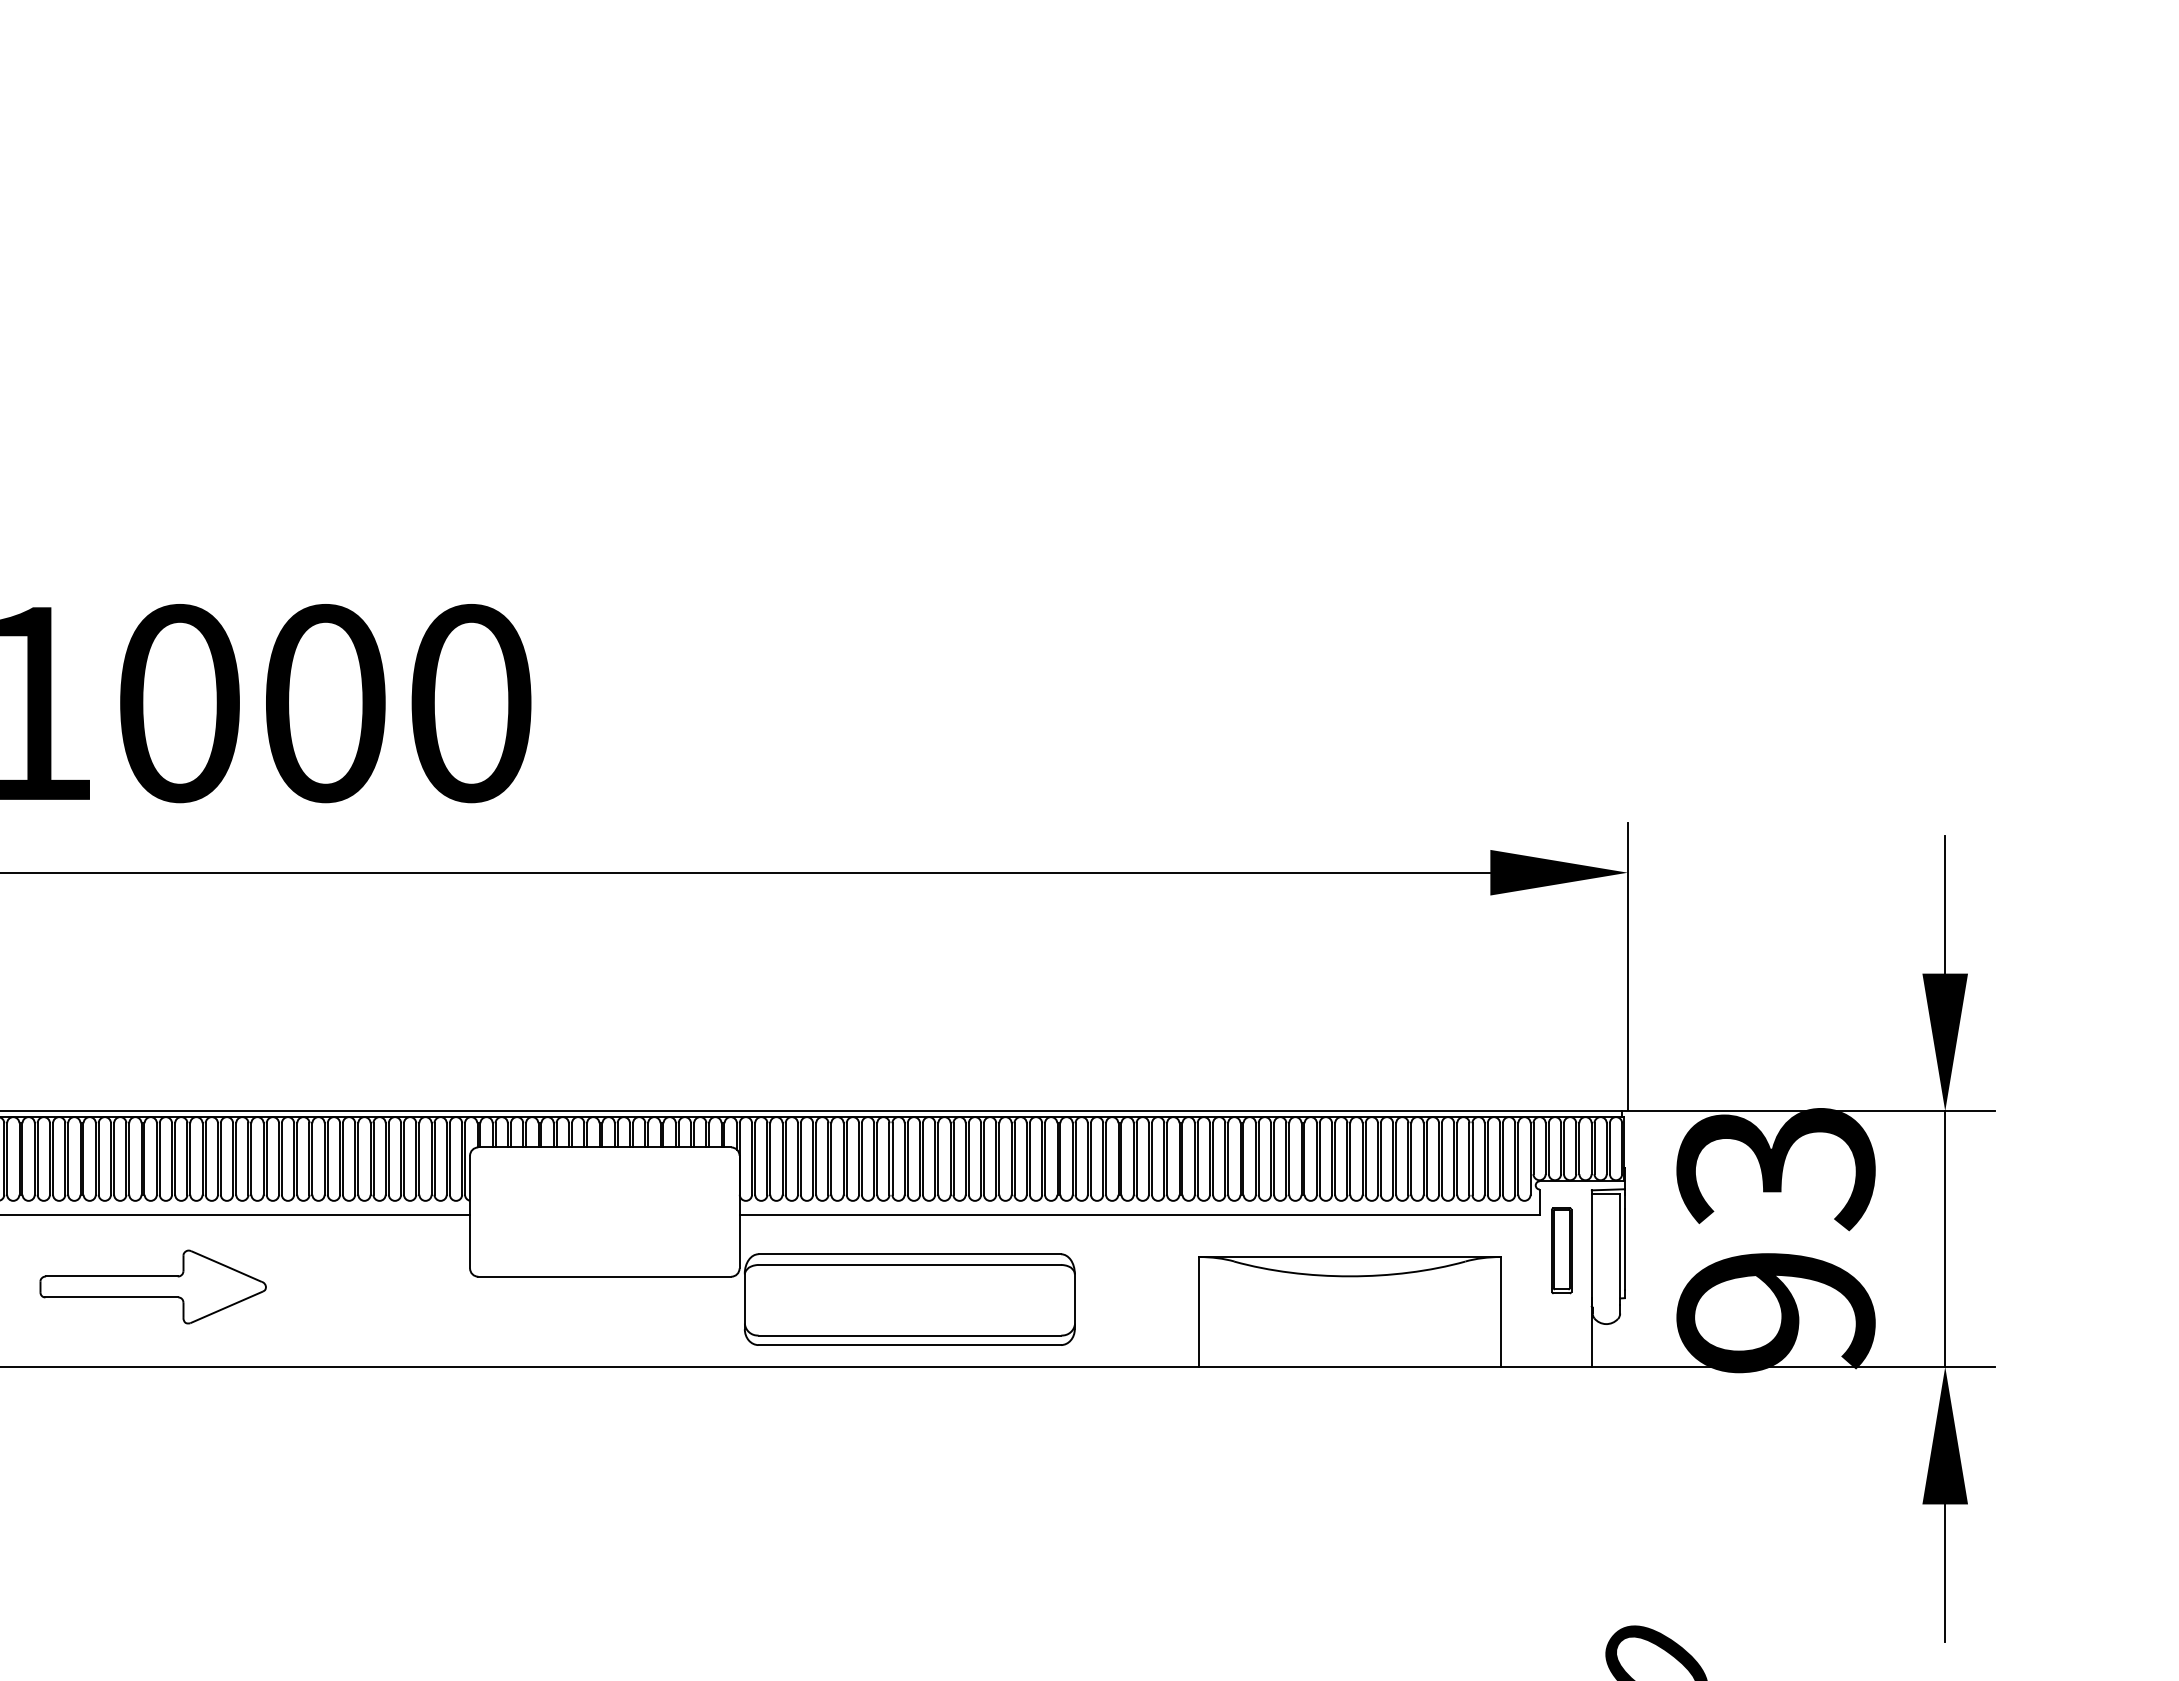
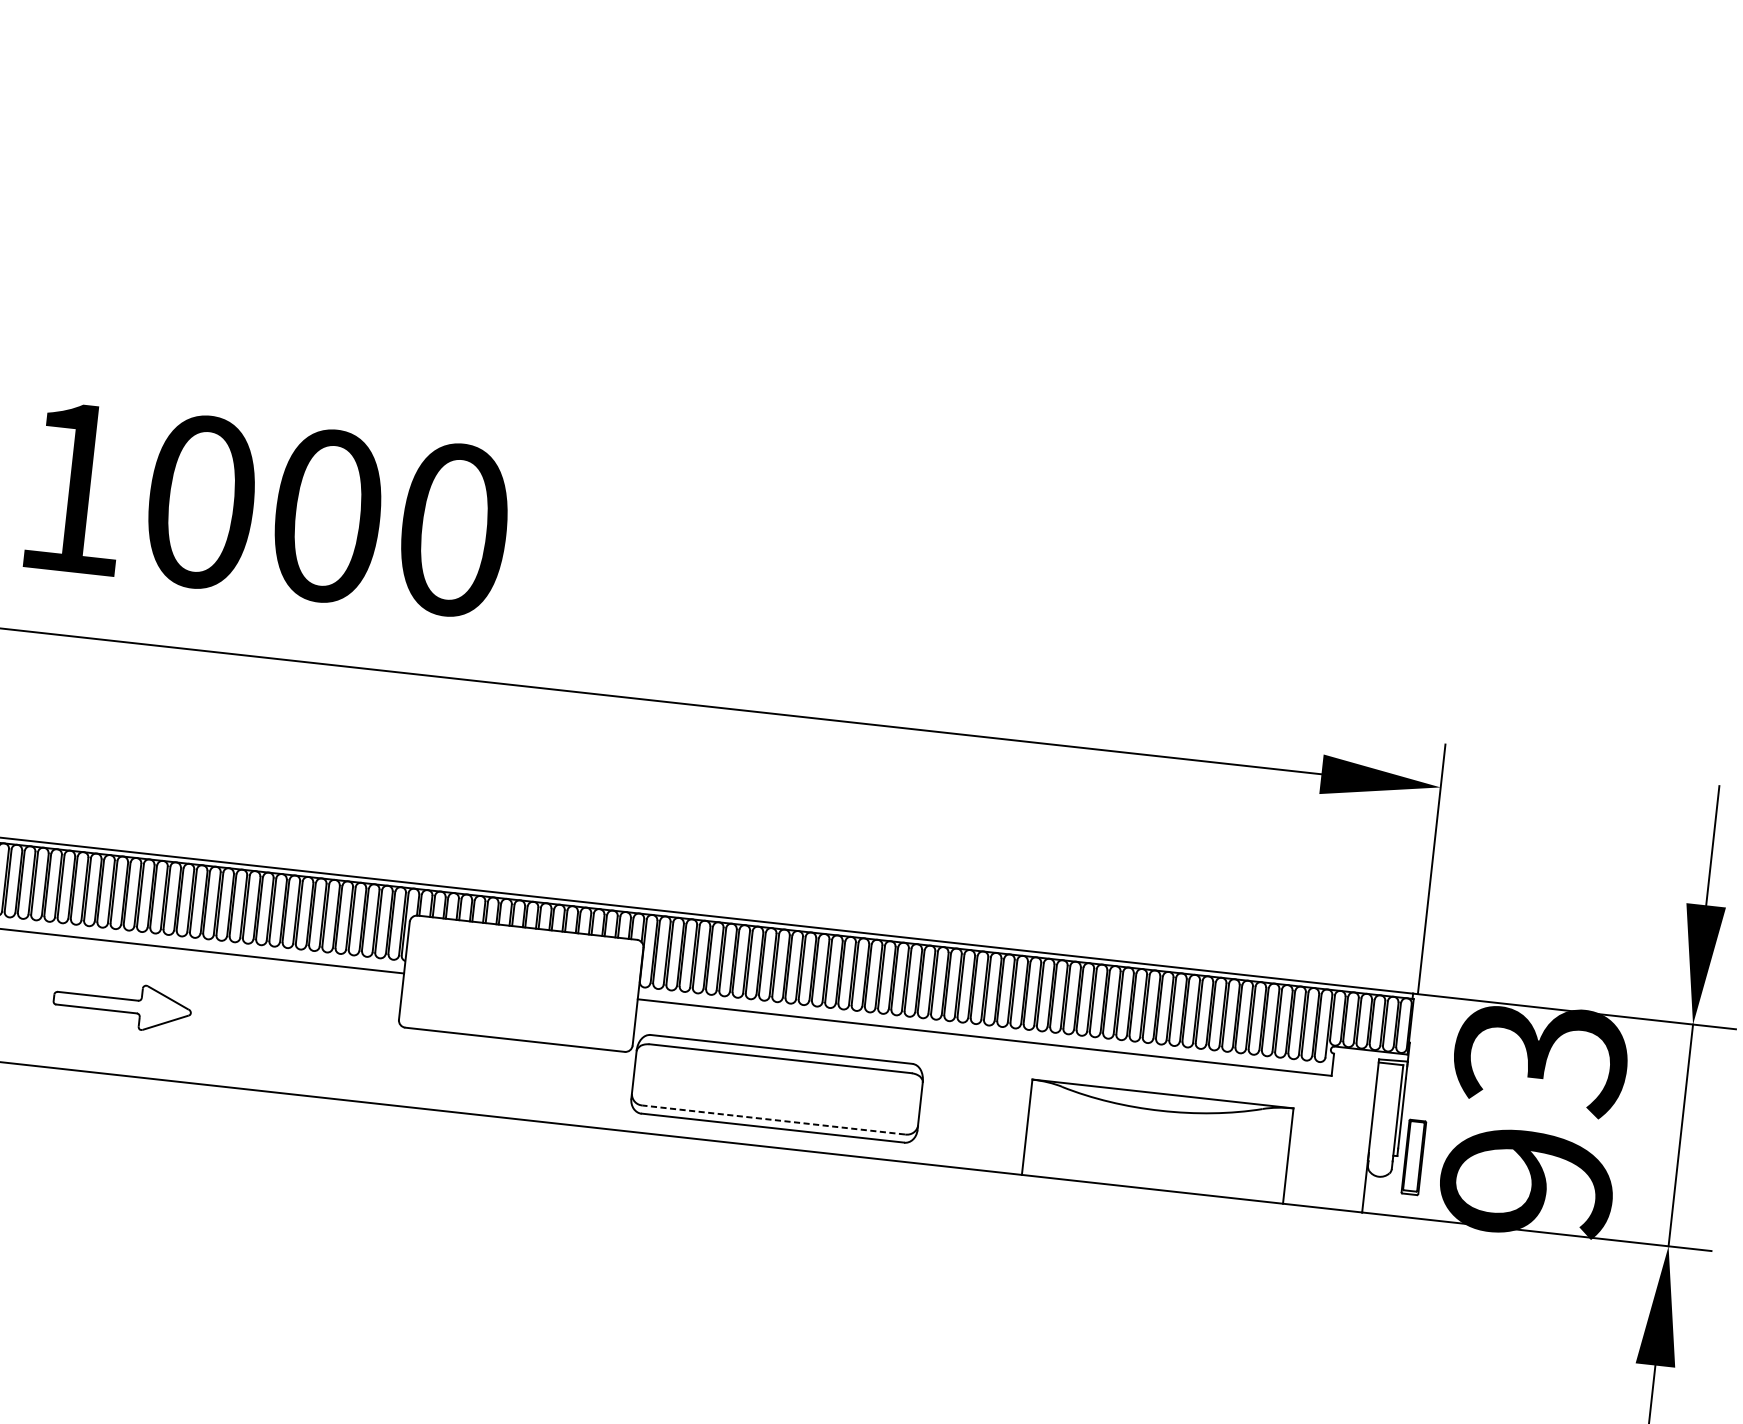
part: (1561, 1250) -> (1413, 1157), moved
part: (152, 1286) -> (121, 1004), size x0.7
line: (909, 1335) -> (773, 1119), solid -> dashed

